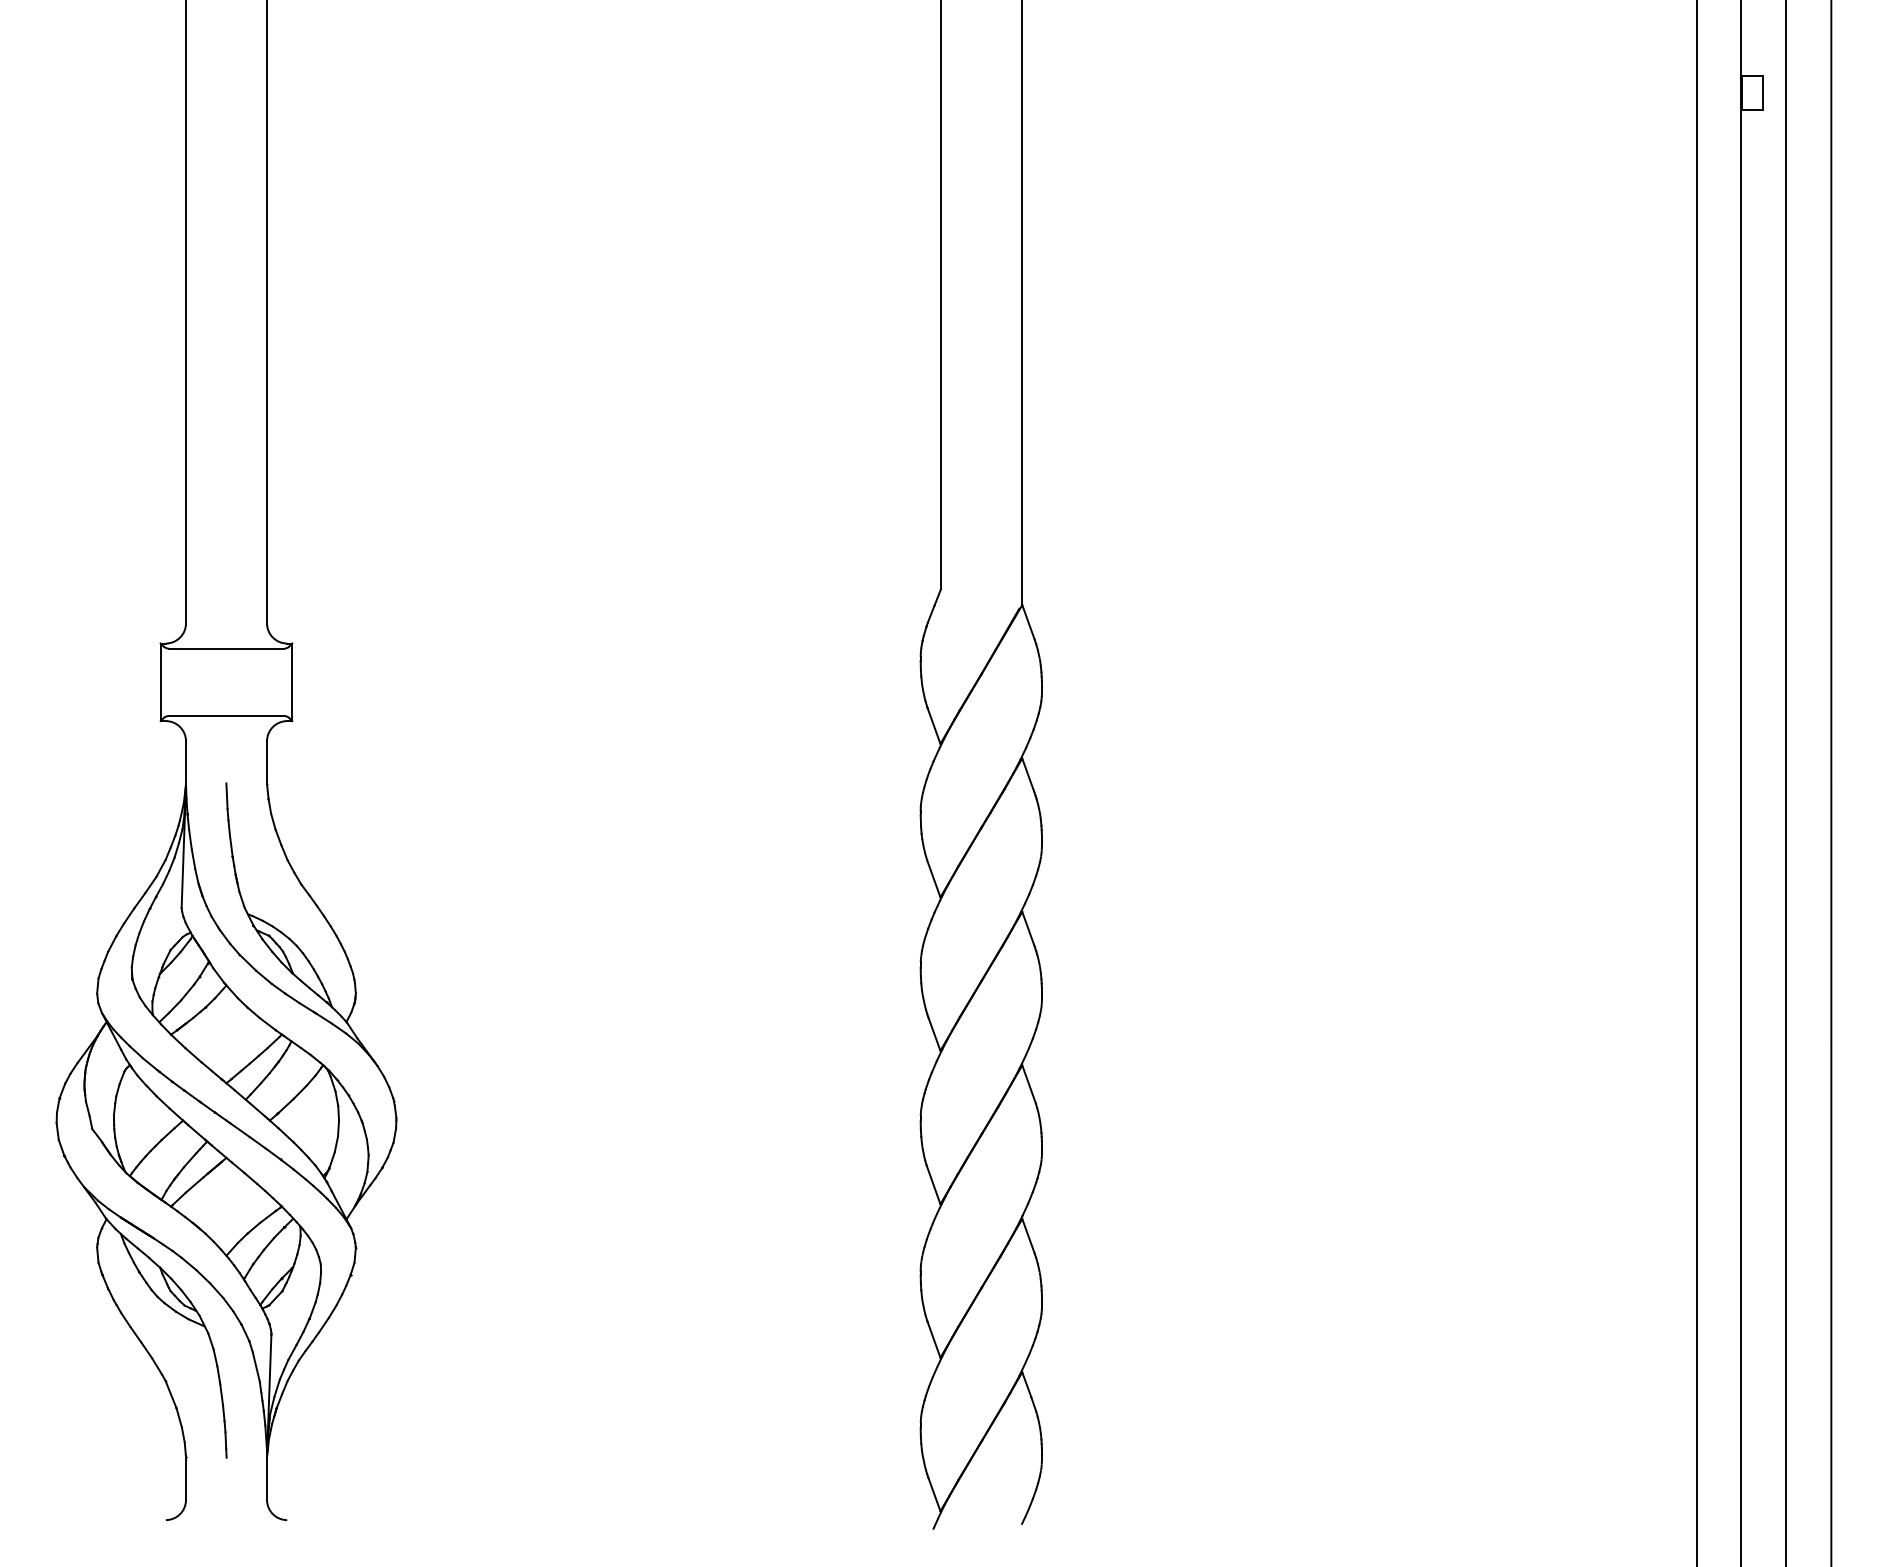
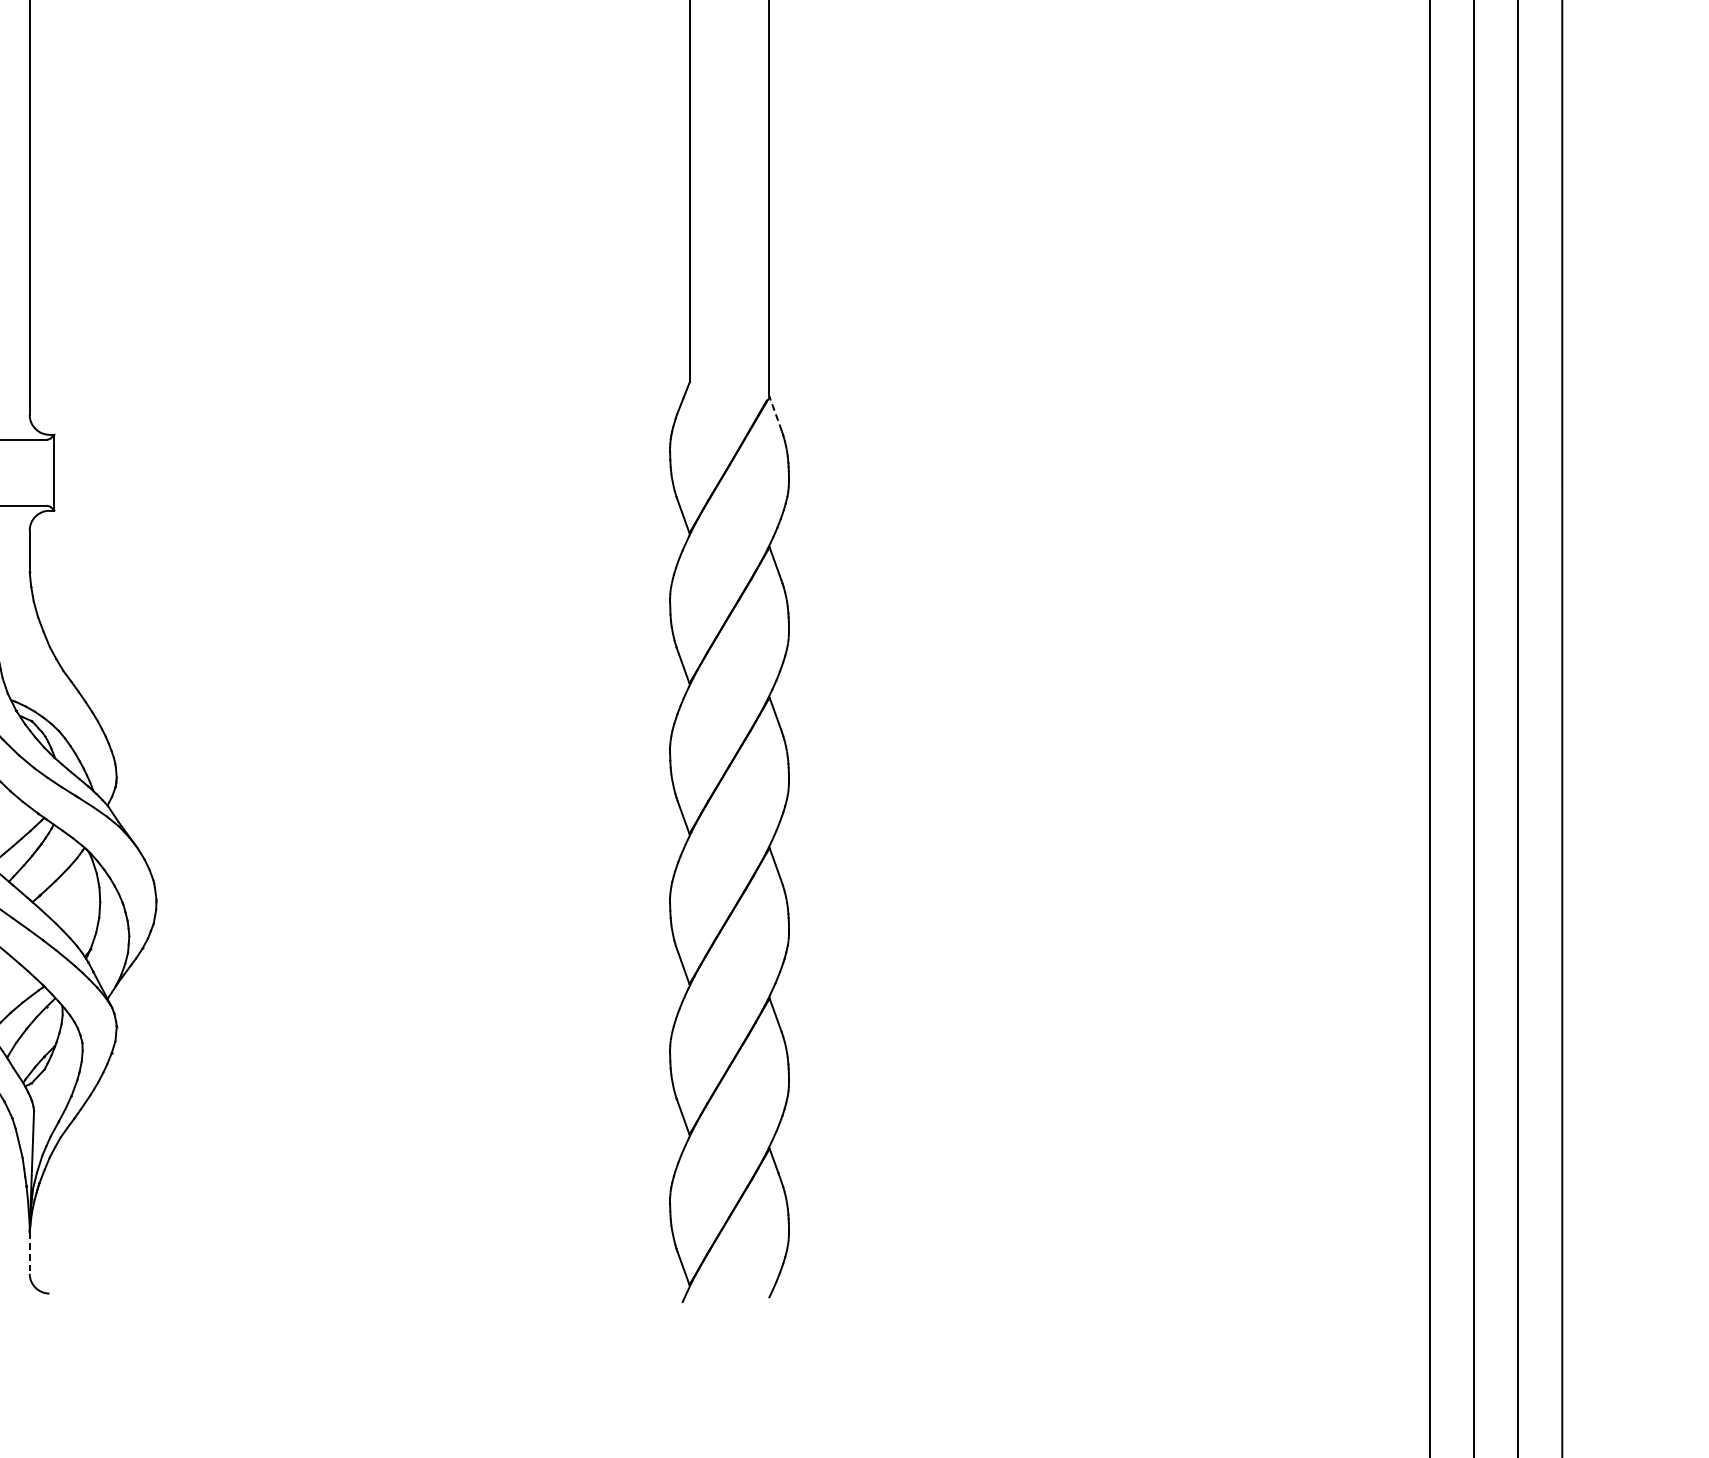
line: (1028, 621) -> (775, 413), solid -> dashed
line: (267, 1479) -> (30, 1253), solid -> dashed

